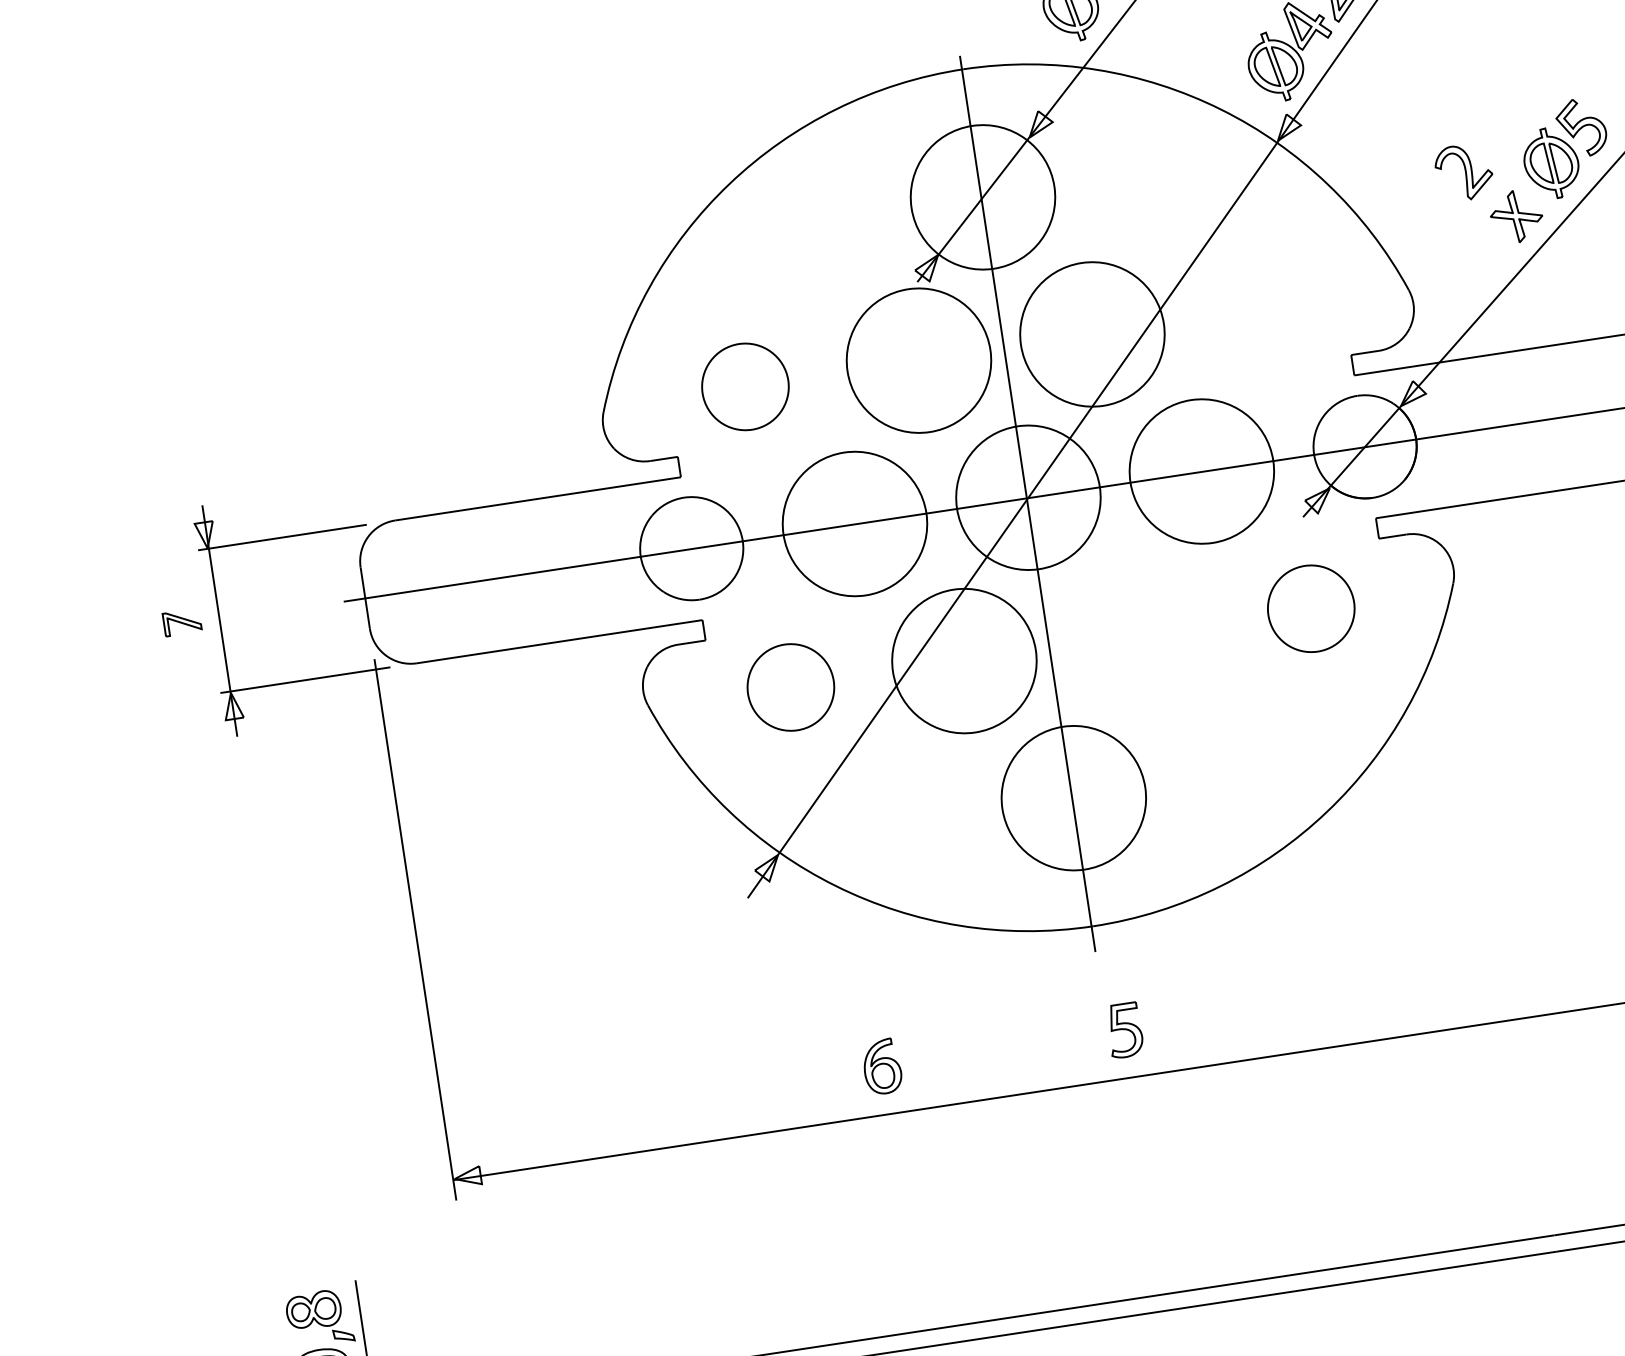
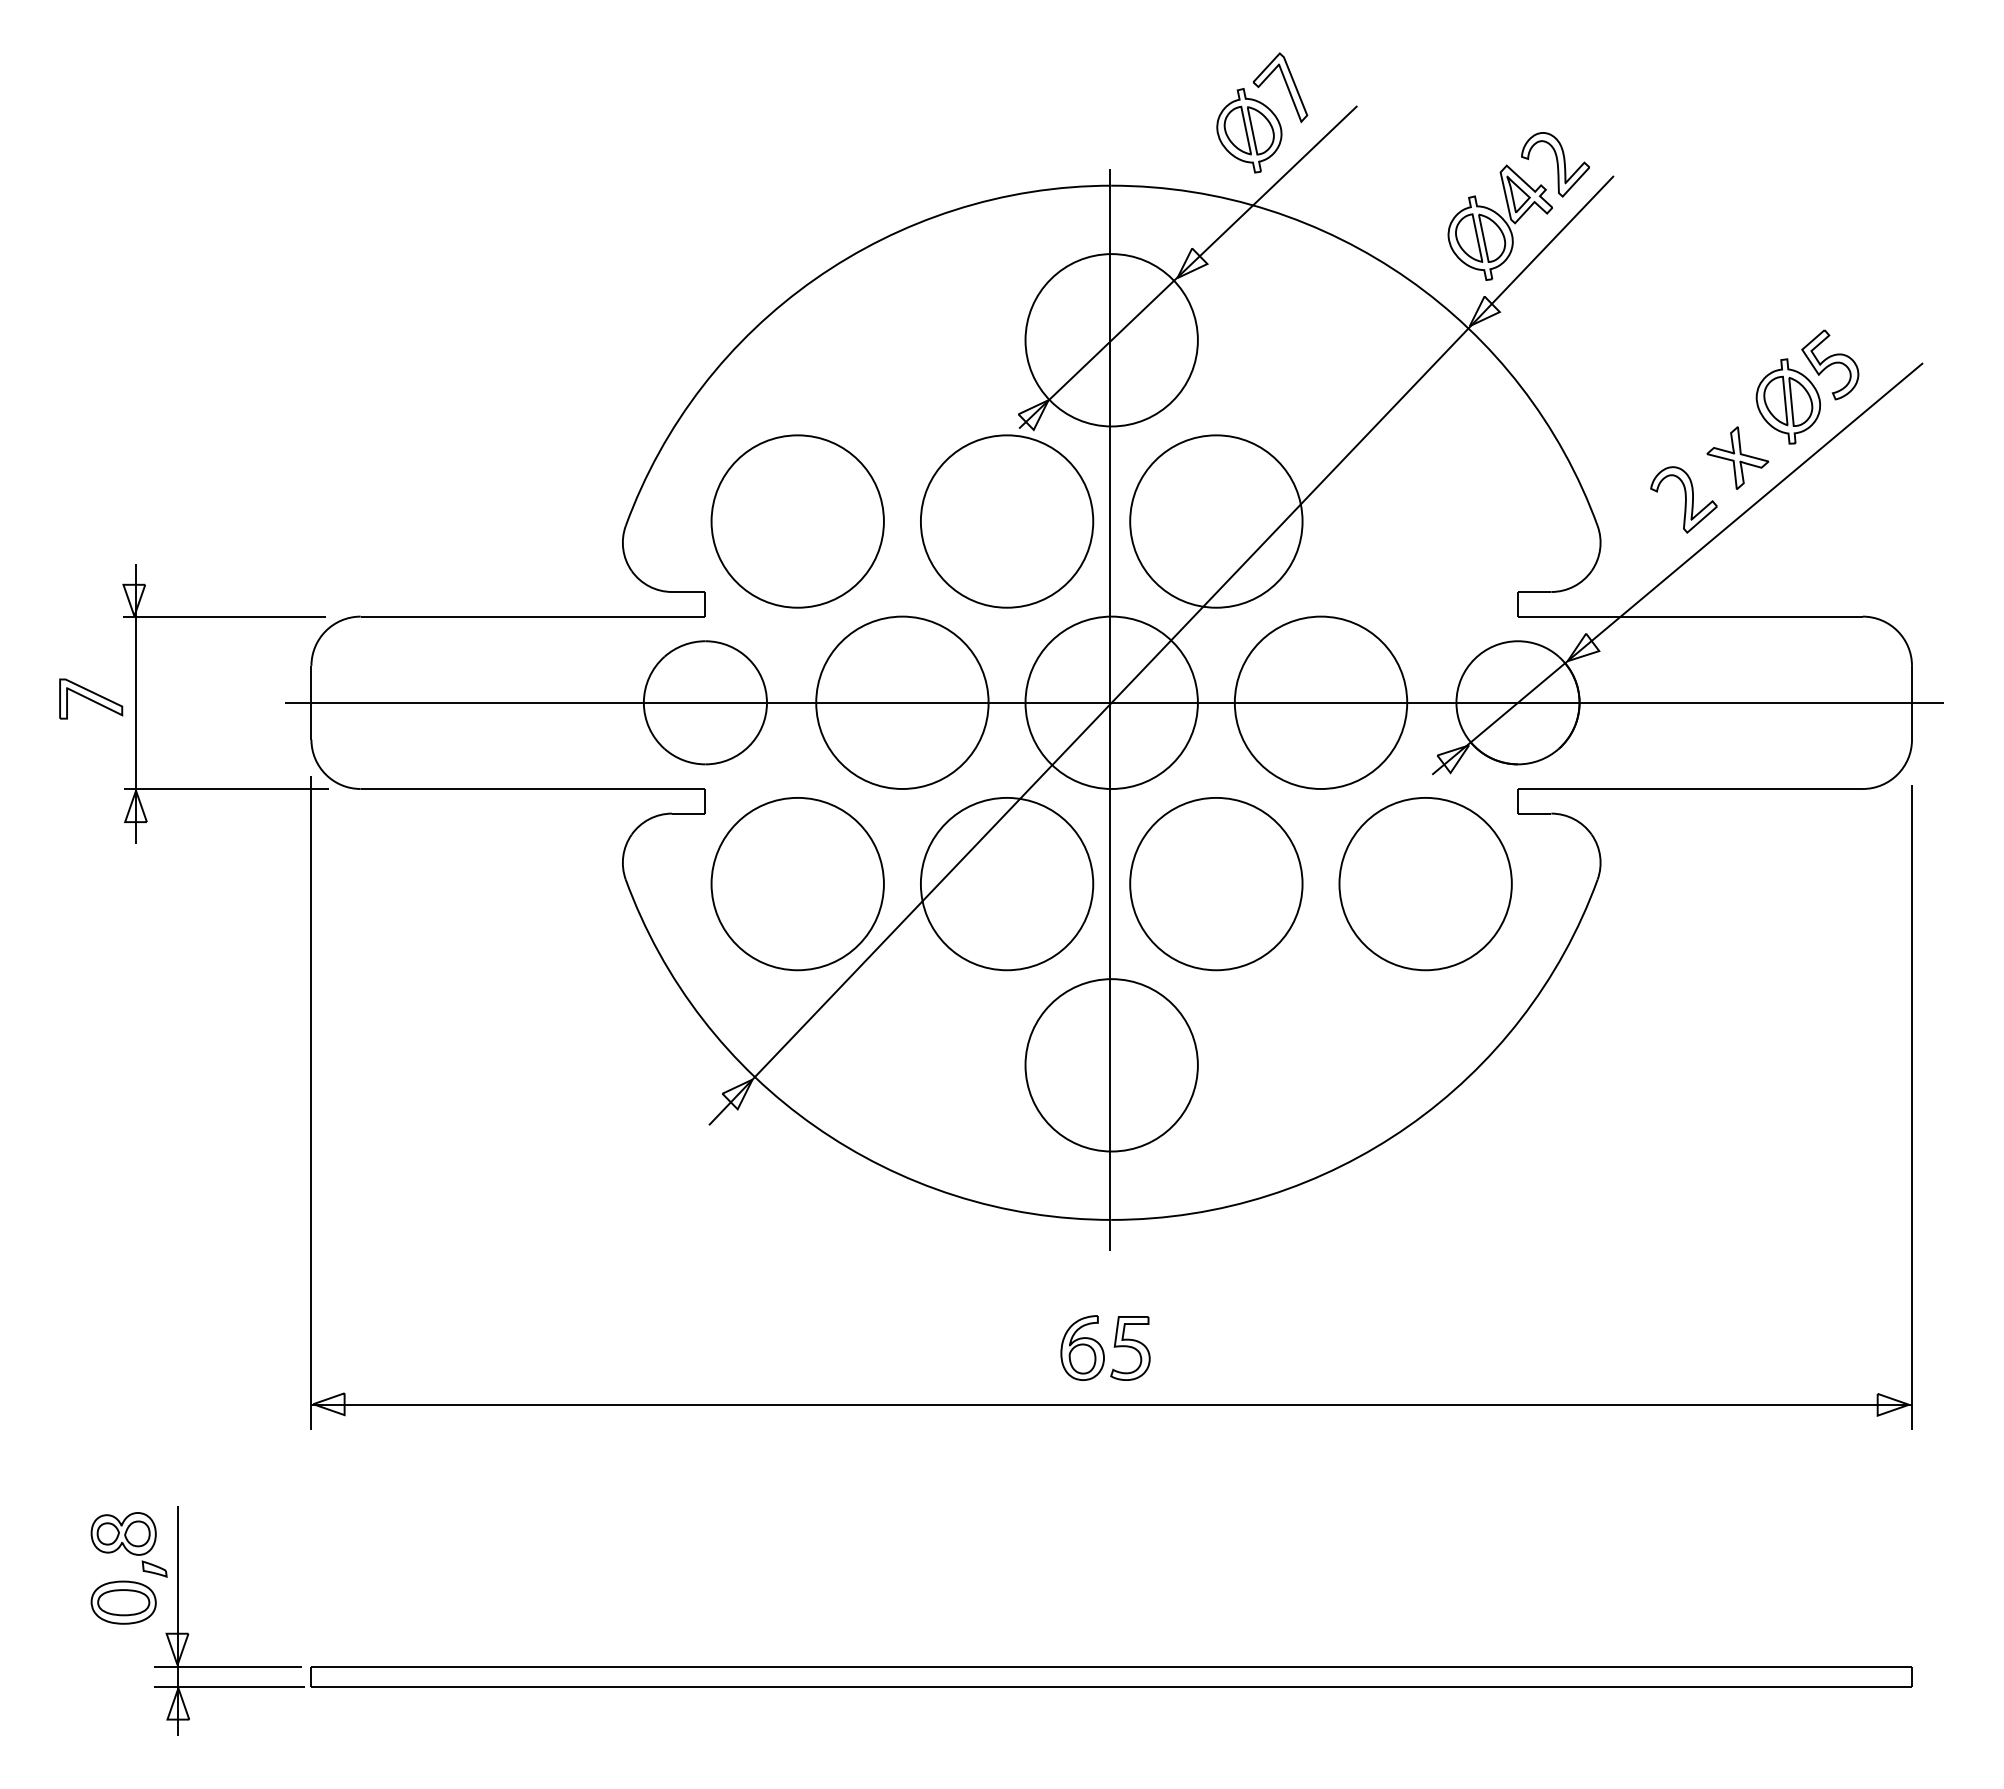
part: (1463, 172) -> (1683, 499), moved
part: (745, 386) -> (797, 521), size x1.67
part: (1311, 609) -> (1425, 884), size x1.67
part: (182, 622) -> (91, 698), size x1.43
part: (1138, 635) -> (1216, 884), added
part: (790, 687) -> (797, 884), size x1.67
part: (881, 1066) -> (1082, 1347), moved

